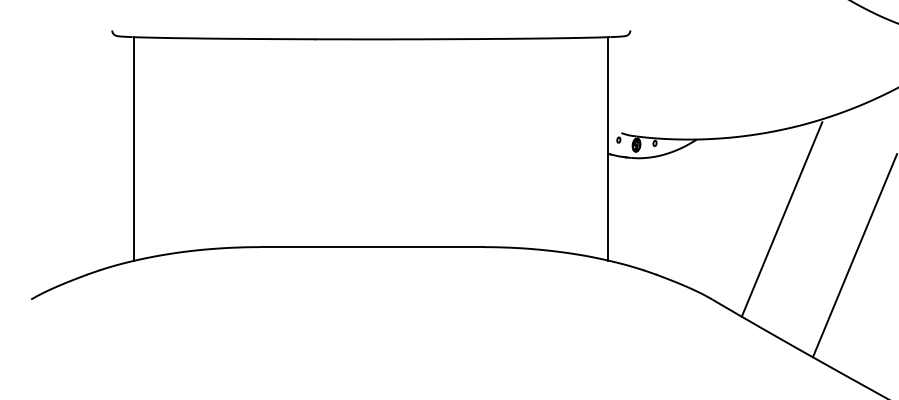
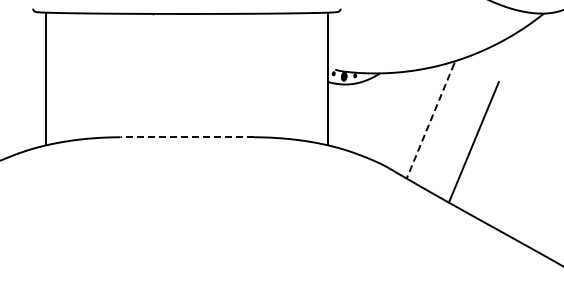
line: (781, 220) -> (430, 121), solid -> dashed
line: (372, 247) -> (187, 137), solid -> dashed

